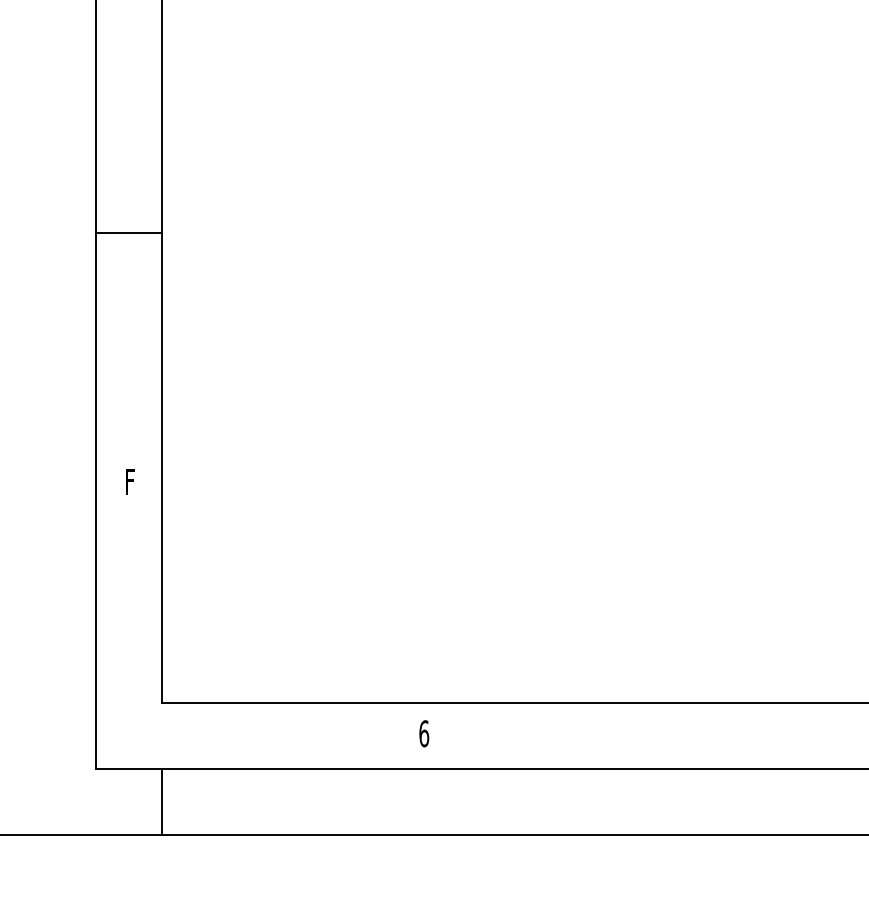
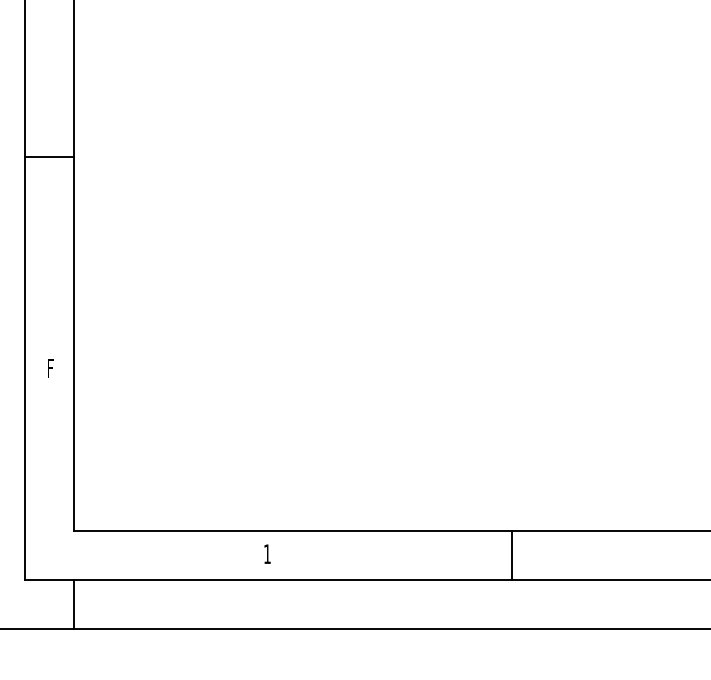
line: (128, 233) -> (49, 157), moved
text: (424, 734) -> (267, 554), 6 -> 1
line: (755, 735) -> (511, 555), added

